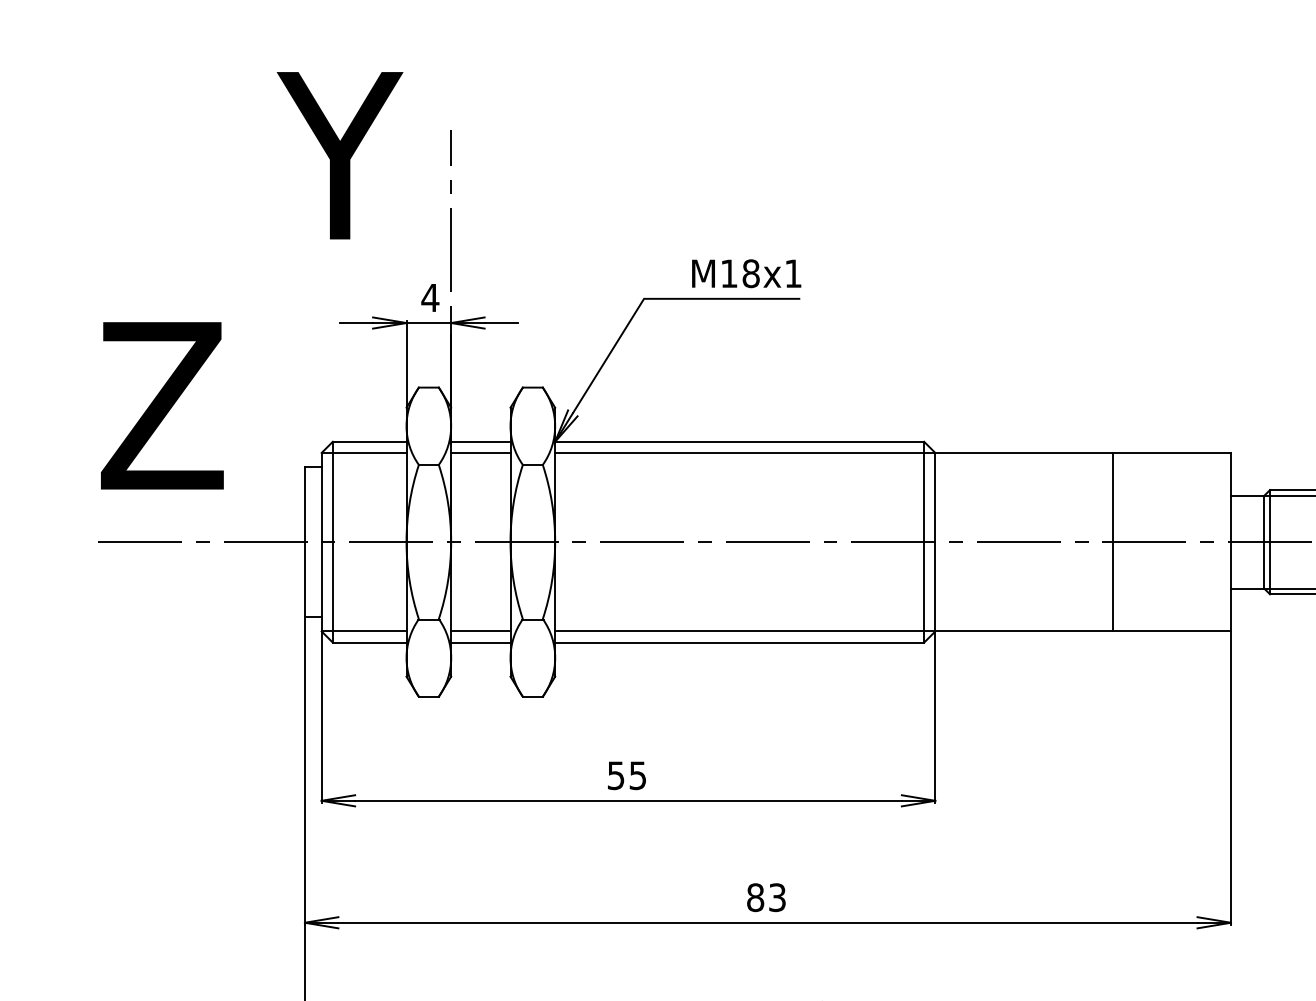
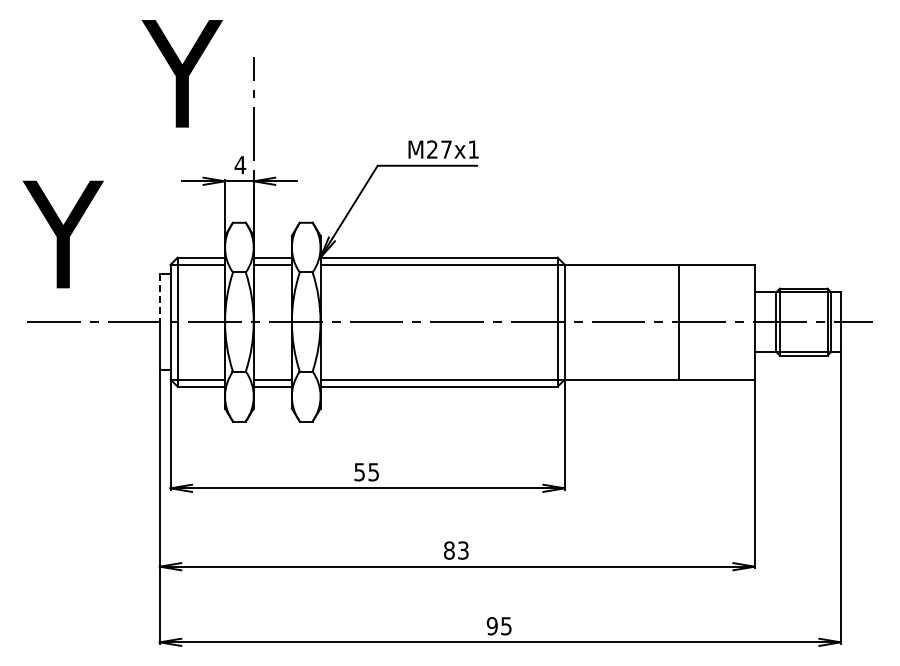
text: (740, 273) -> (439, 149), M18x1 -> M27x1
text: (156, 405) -> (64, 234), Z -> Y
line: (304, 505) -> (159, 298), solid -> dashed

